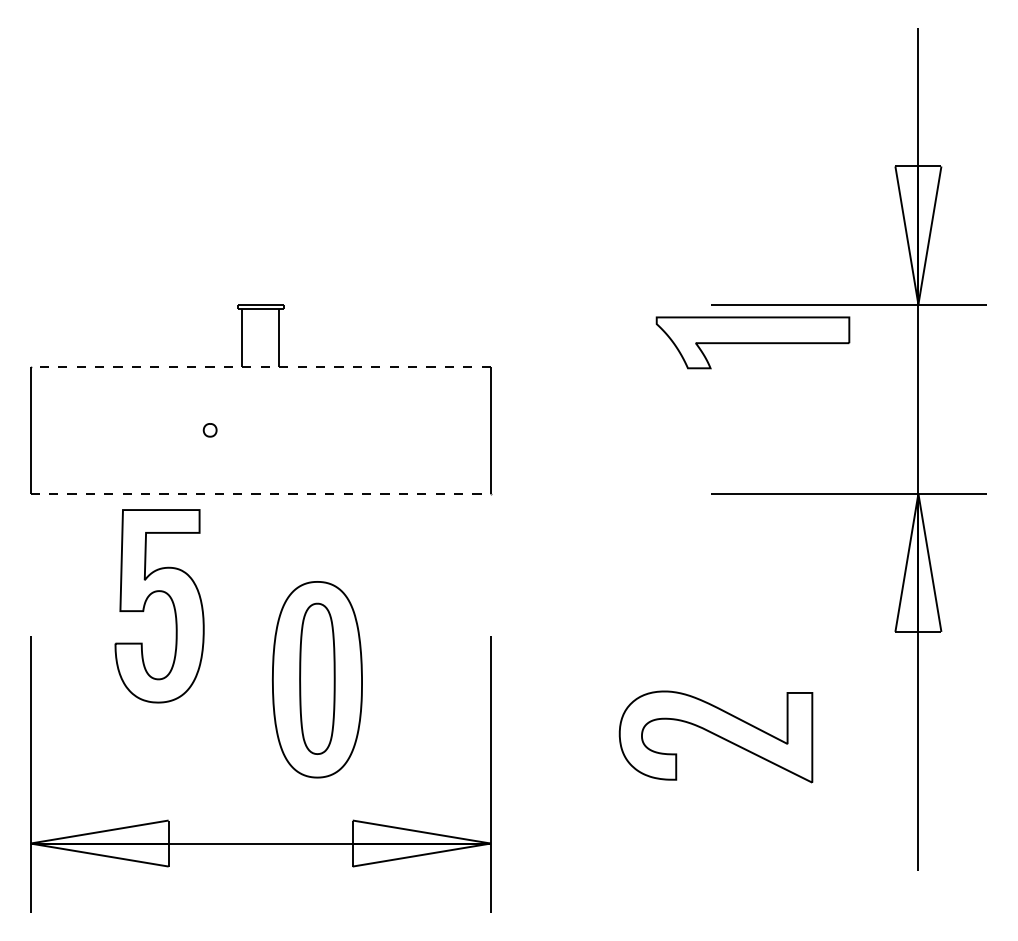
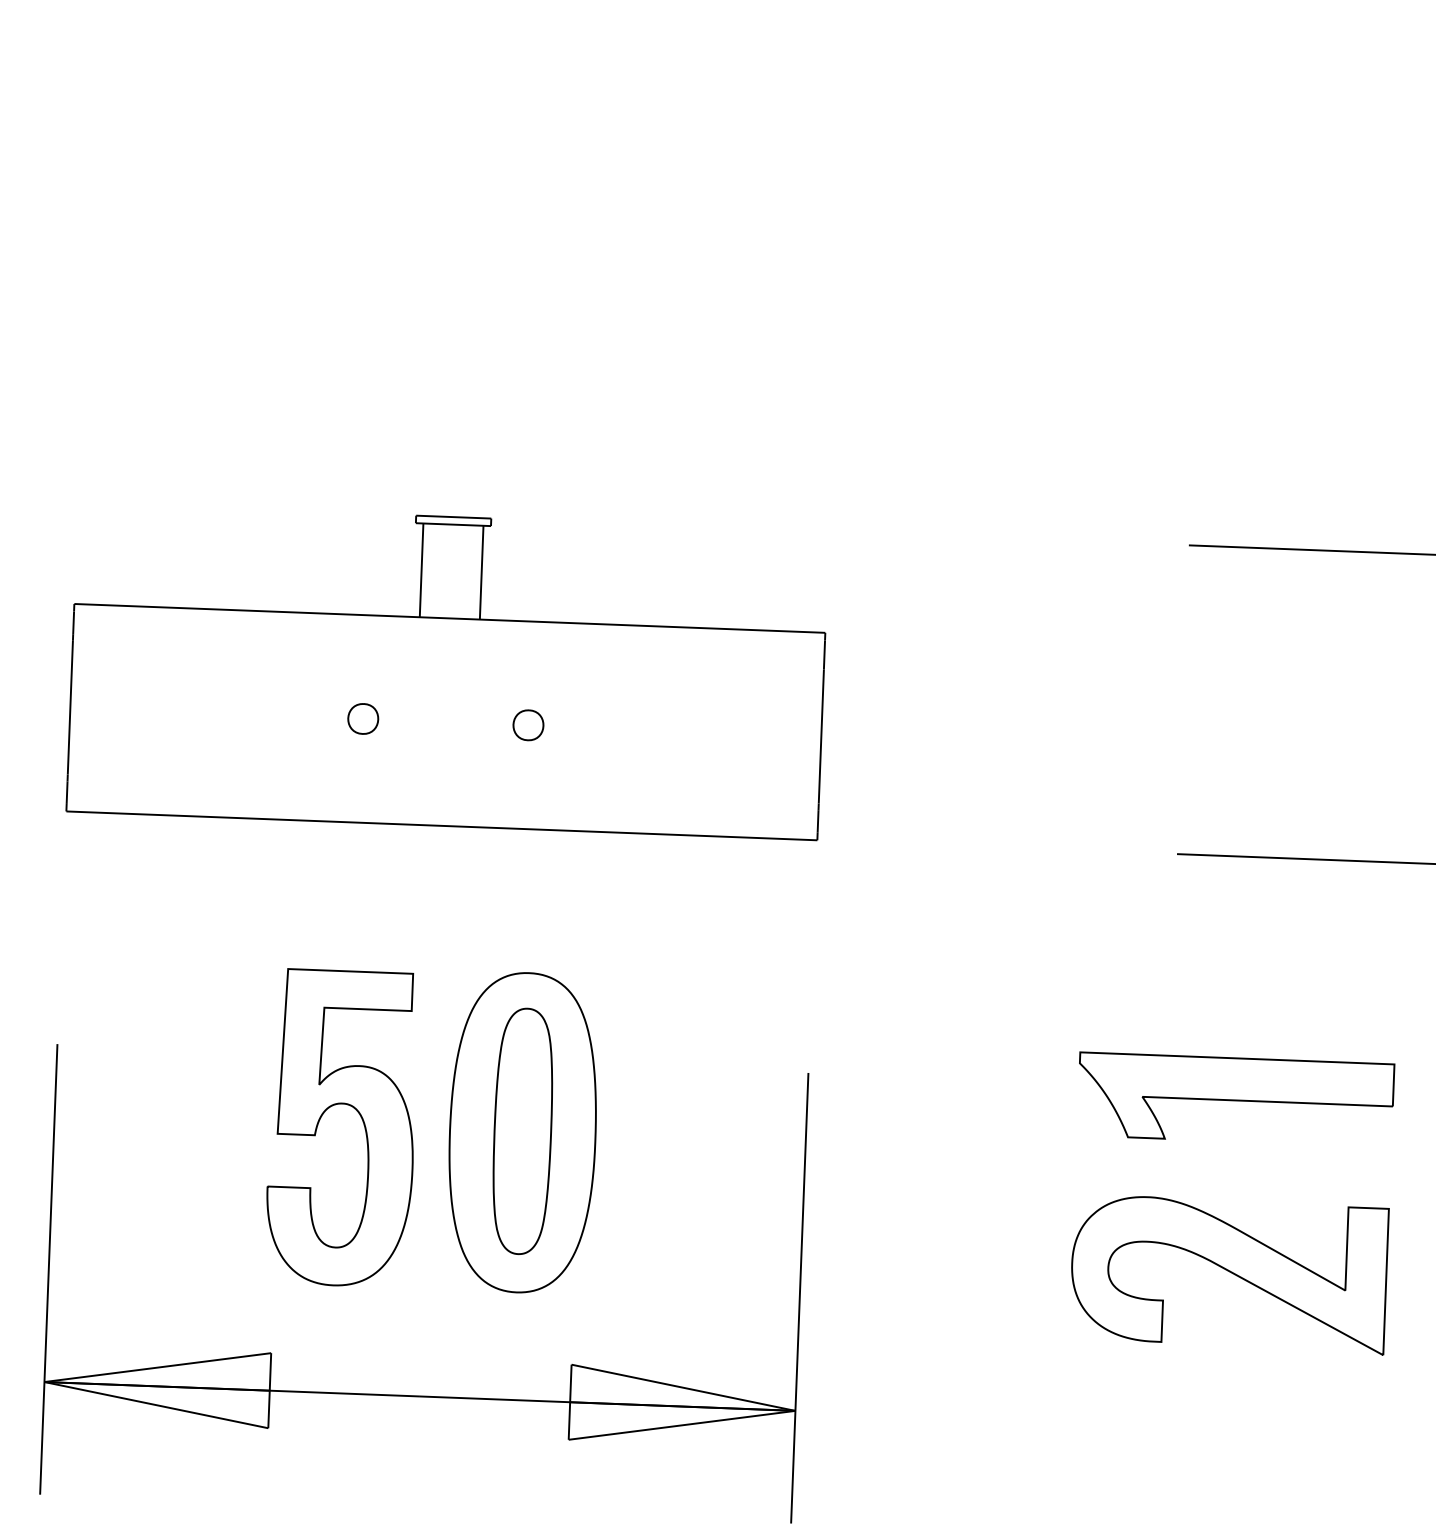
part: (752, 342) -> (1234, 1099), moved
line: (260, 366) -> (449, 618), dashed -> solid
part: (210, 430) -> (363, 719), size x1.43
part: (311, 430) -> (528, 725), added
line: (261, 493) -> (443, 825), dashed -> solid
part: (171, 601) -> (361, 1121), moved
part: (715, 736) -> (1228, 1273), moved

